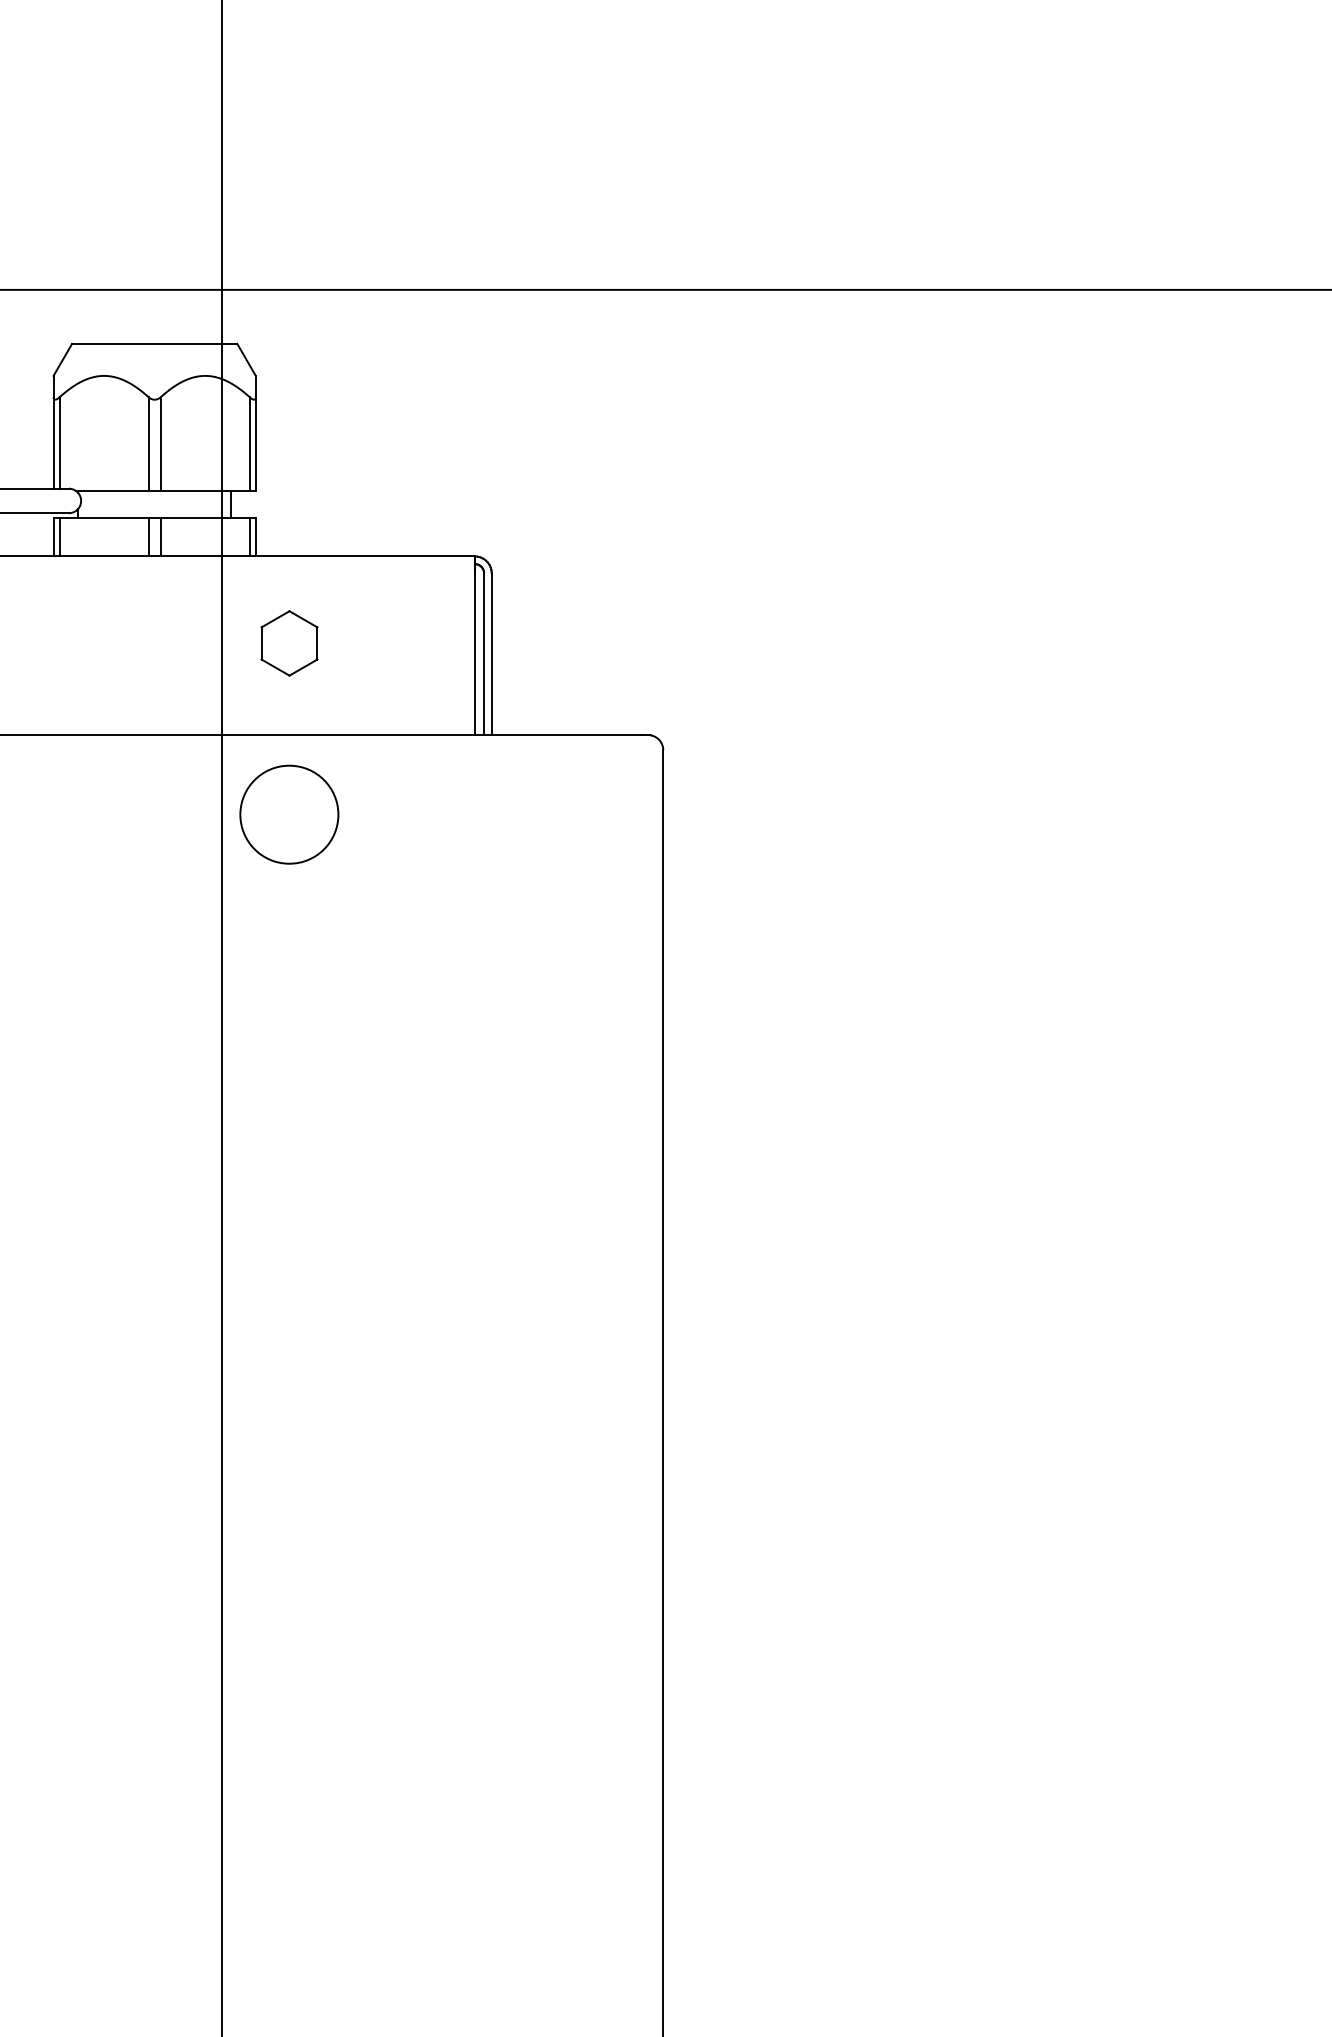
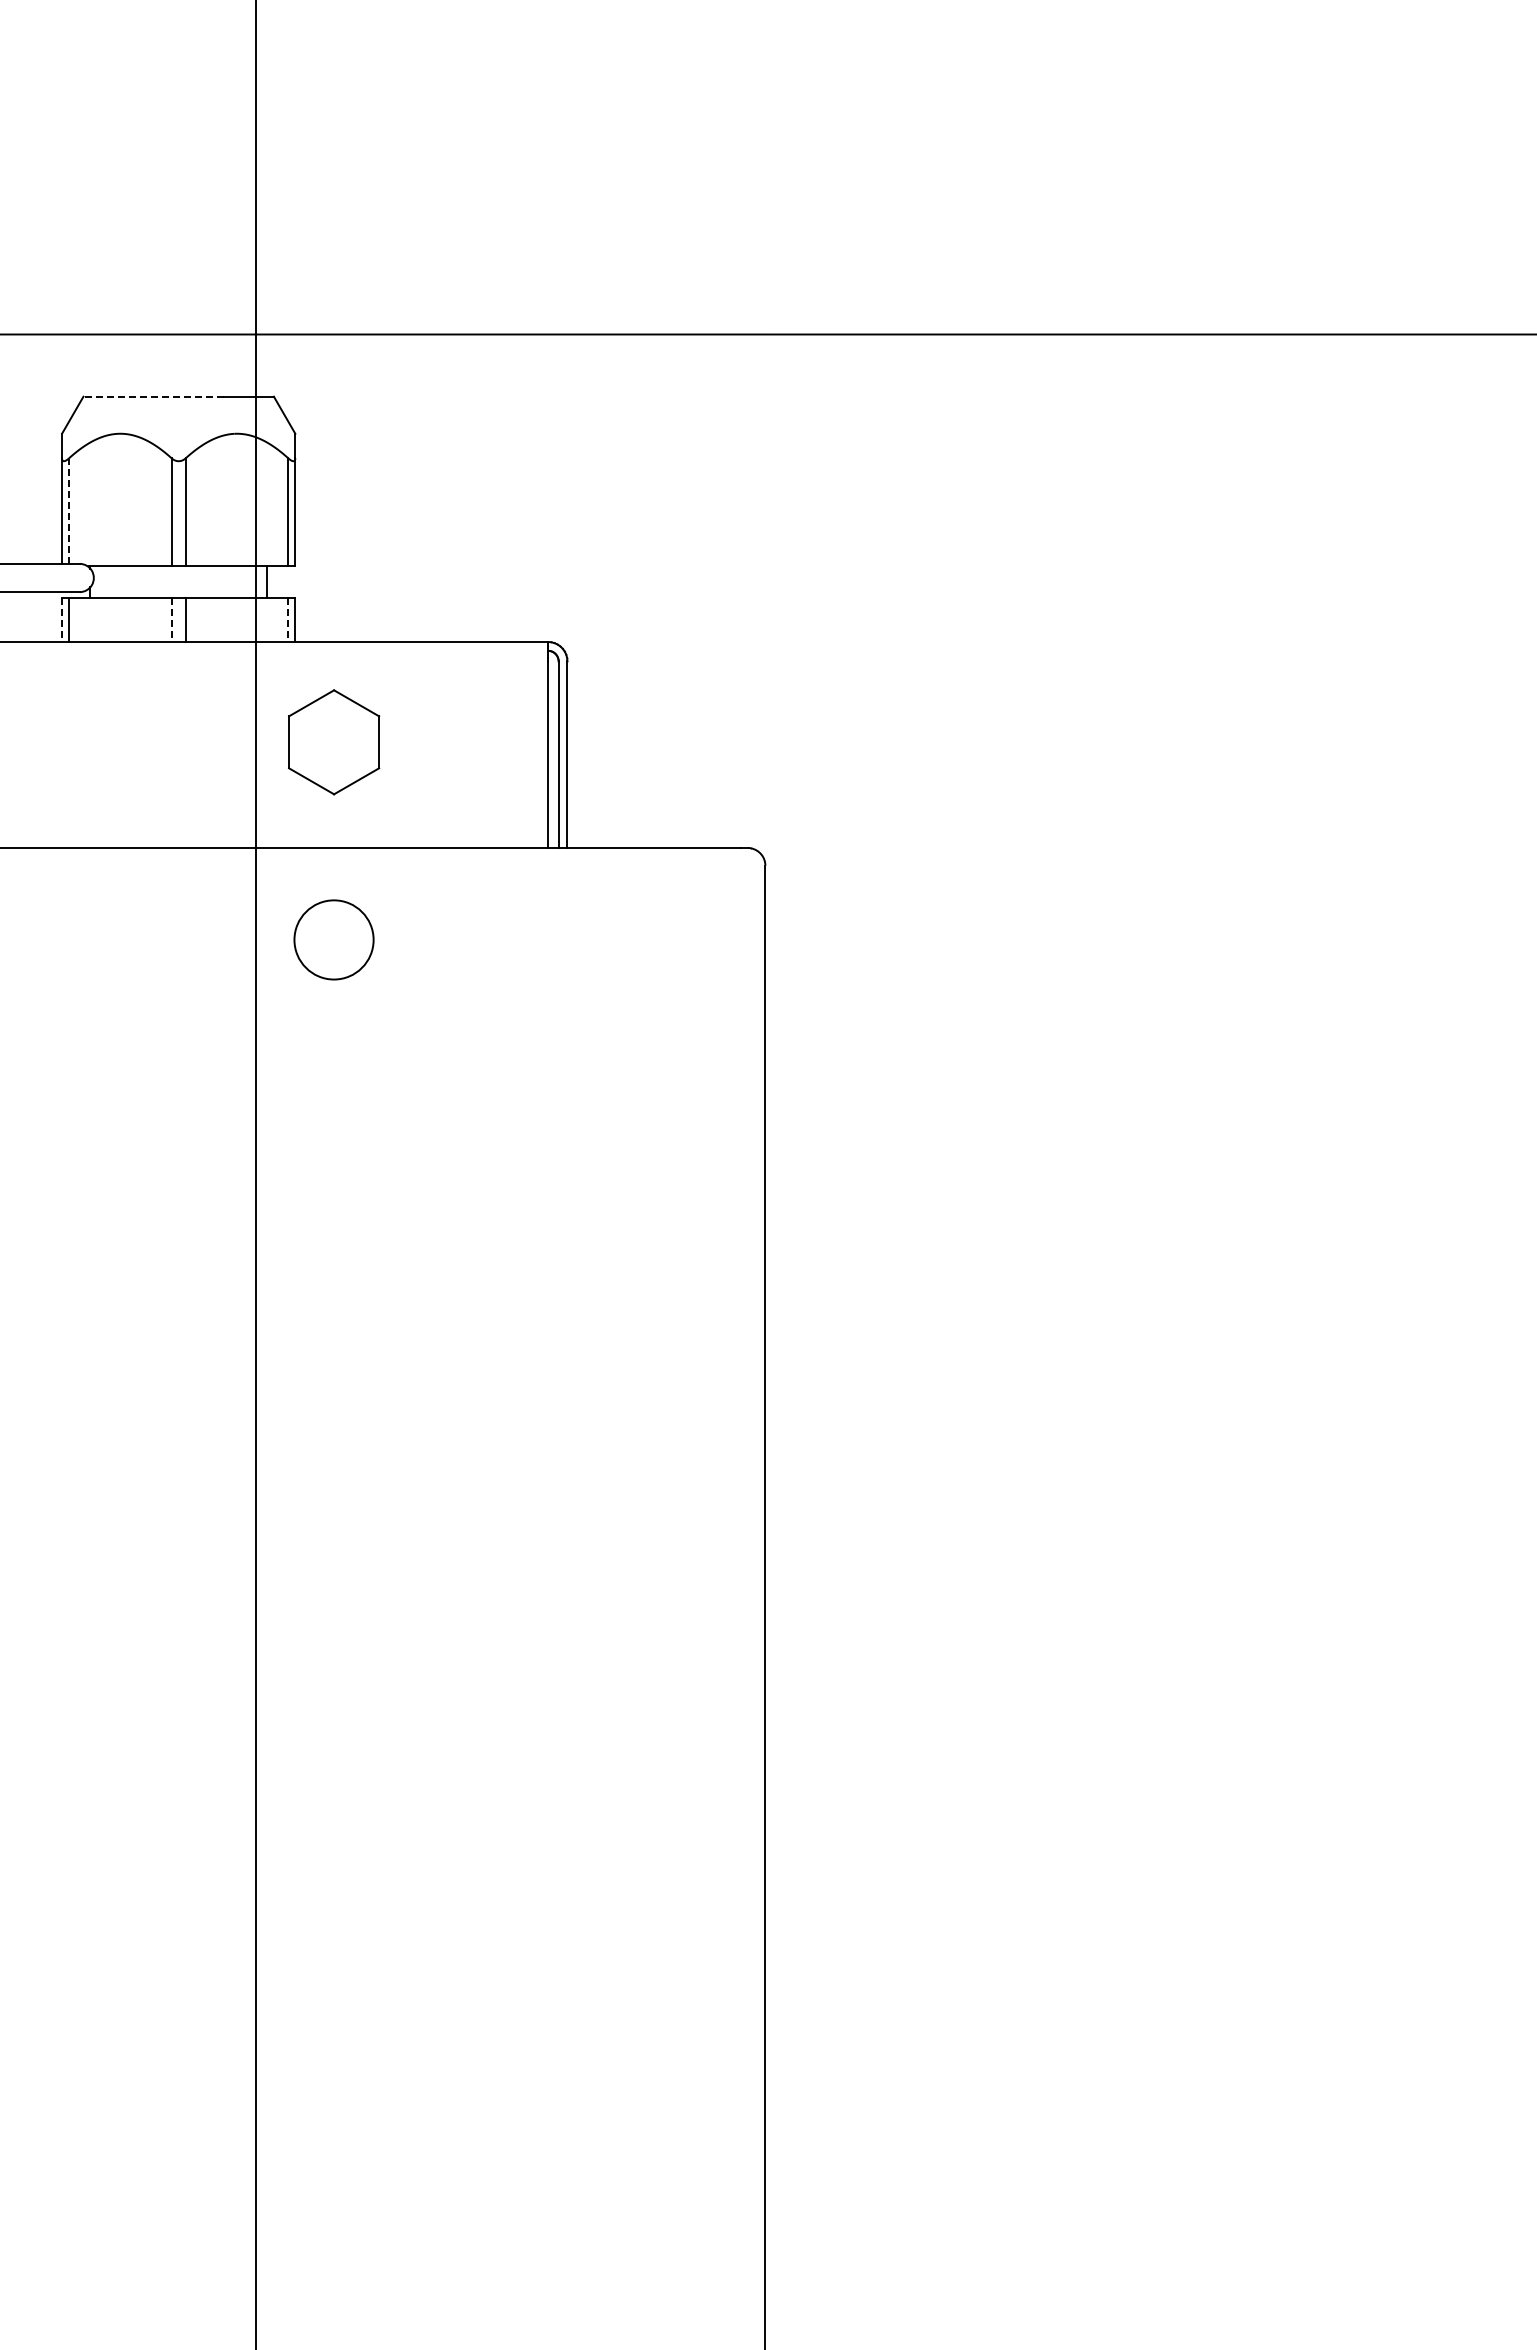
line: (132, 343) -> (153, 396), solid -> dashed
line: (60, 443) -> (69, 511), solid -> dashed
line: (53, 537) -> (62, 620), solid -> dashed
line: (148, 537) -> (171, 620), solid -> dashed
line: (249, 537) -> (288, 620), solid -> dashed
part: (289, 643) -> (334, 742), size x1.4
circle: (288, 814) -> (333, 939), size x0.7

